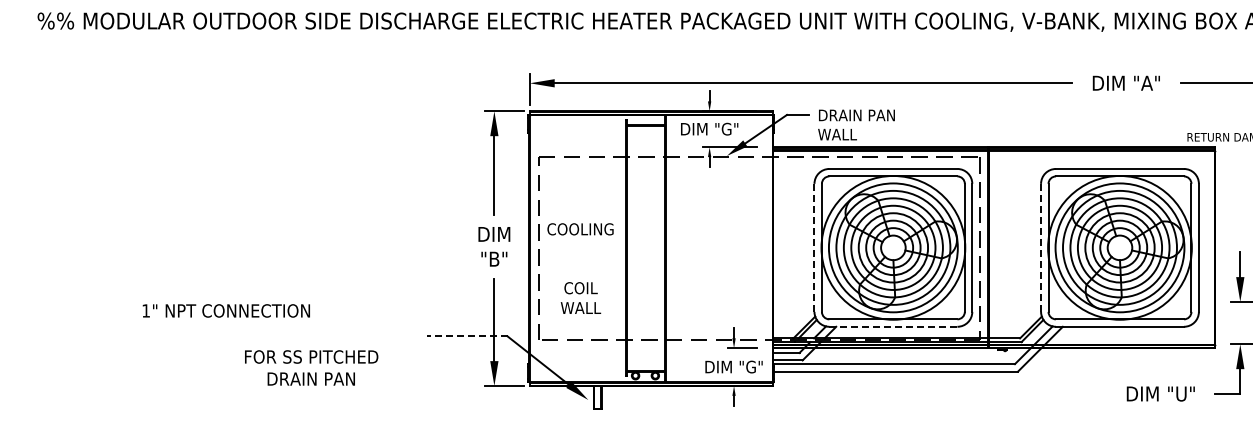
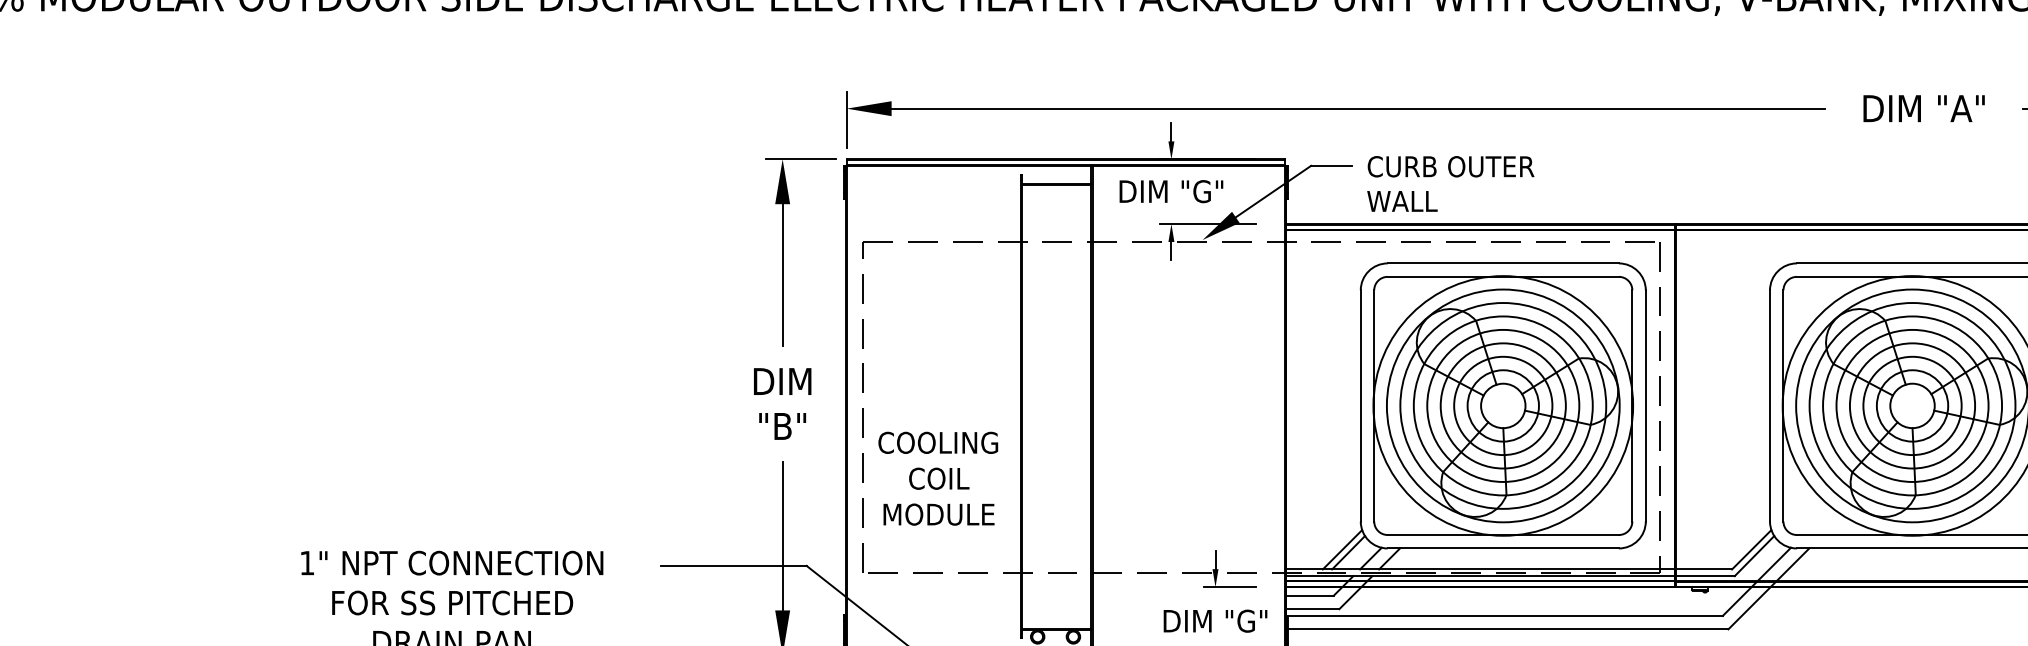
text: (864, 115) -> (1451, 166), DRAIN PAN -> CURB OUTER
text: (580, 229) -> (938, 443), moved
line: (814, 247) -> (1360, 405), dashed -> solid
line: (1041, 247) -> (1770, 405), dashed -> solid
text: (580, 308) -> (938, 515), WALL -> MODULE
text: (225, 310) -> (450, 562), moved
line: (893, 326) -> (1503, 547), dashed -> solid
line: (466, 336) -> (732, 565), dashed -> solid

